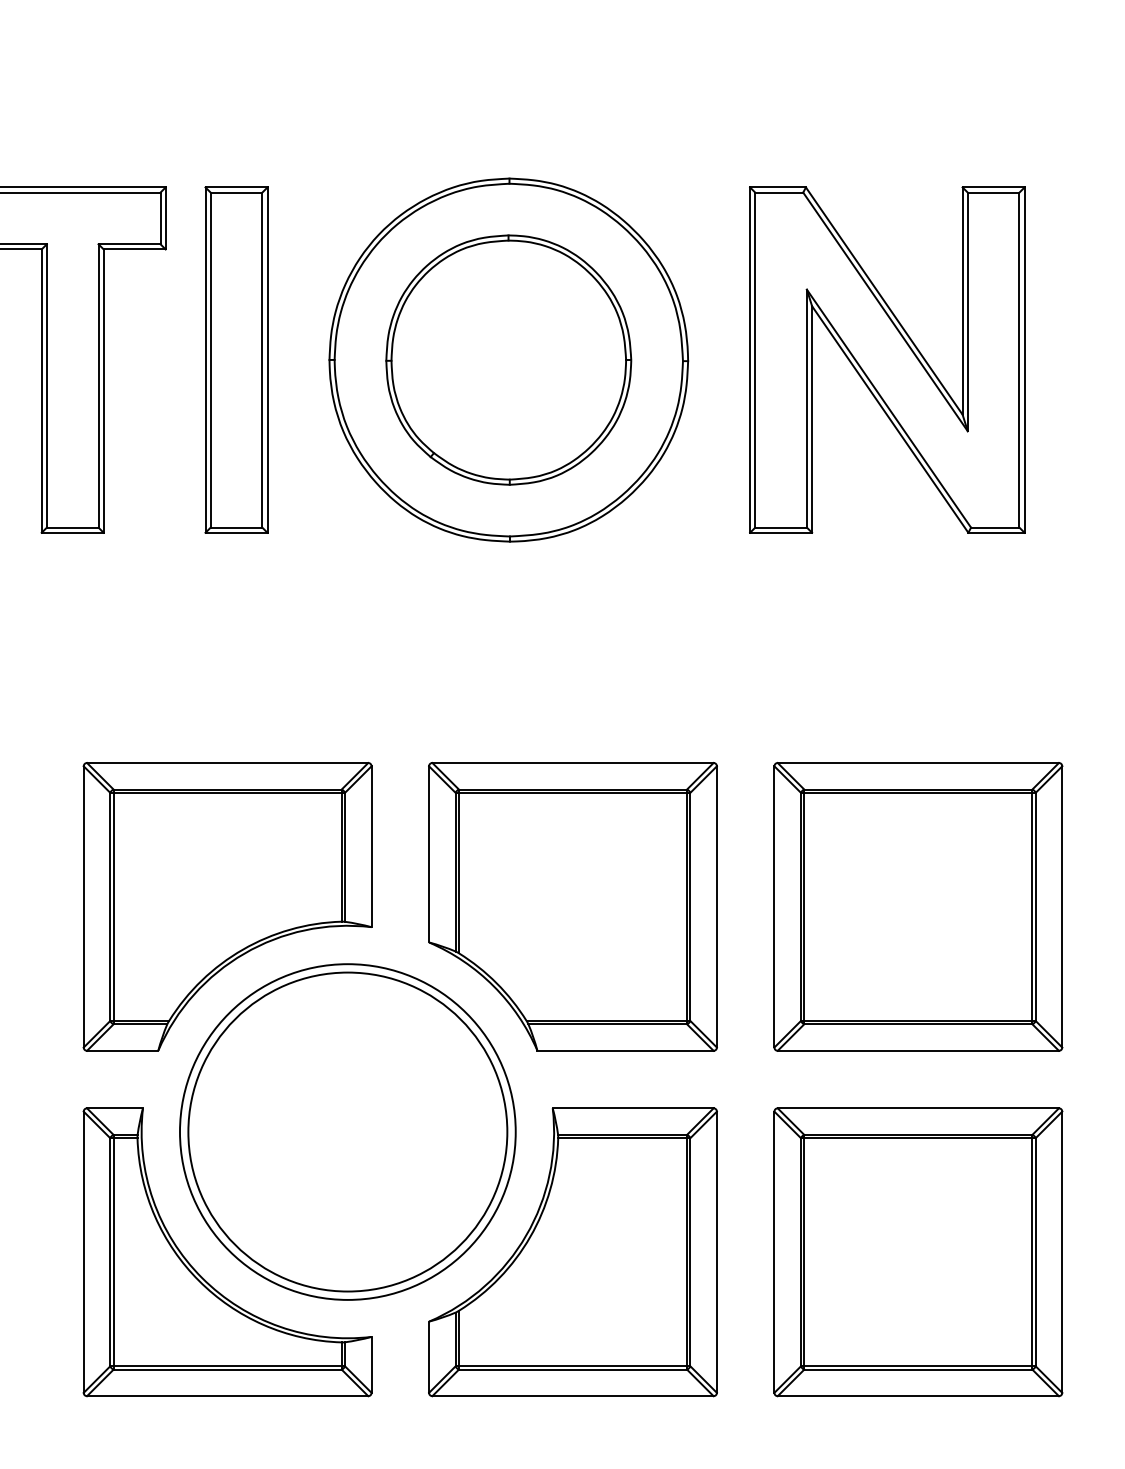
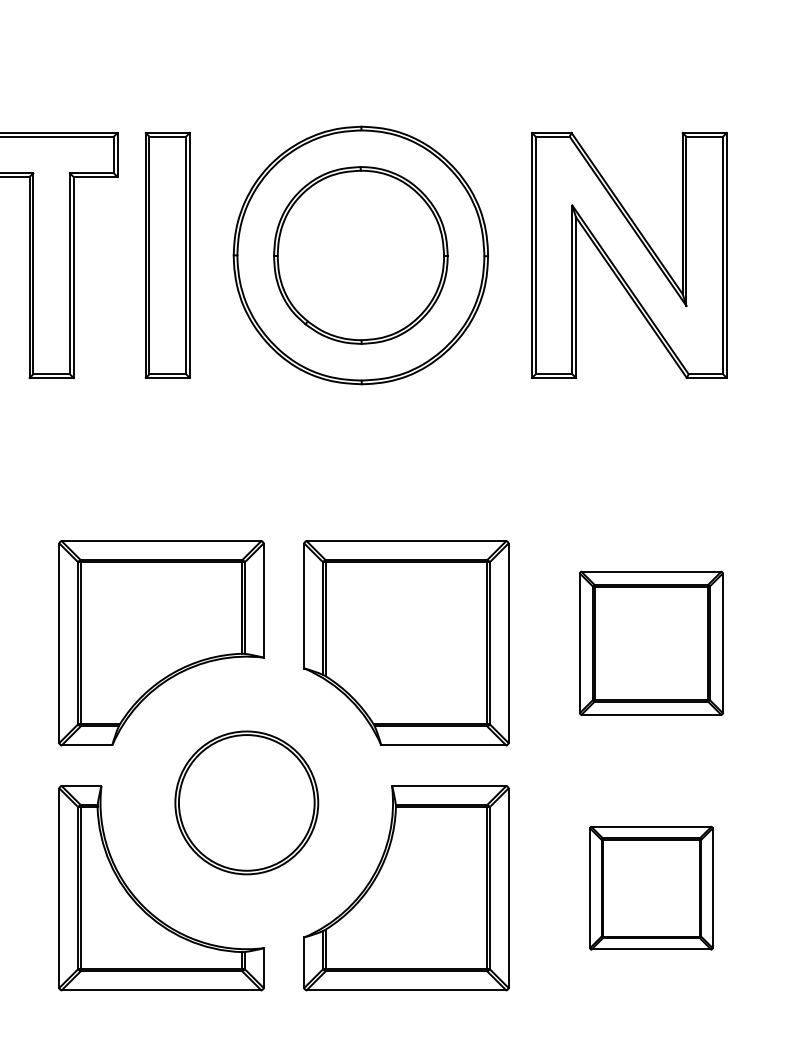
part: (918, 906) -> (651, 642), size x0.7
part: (347, 1131) -> (246, 802), size x0.6
part: (918, 1252) -> (651, 888), size x0.6

